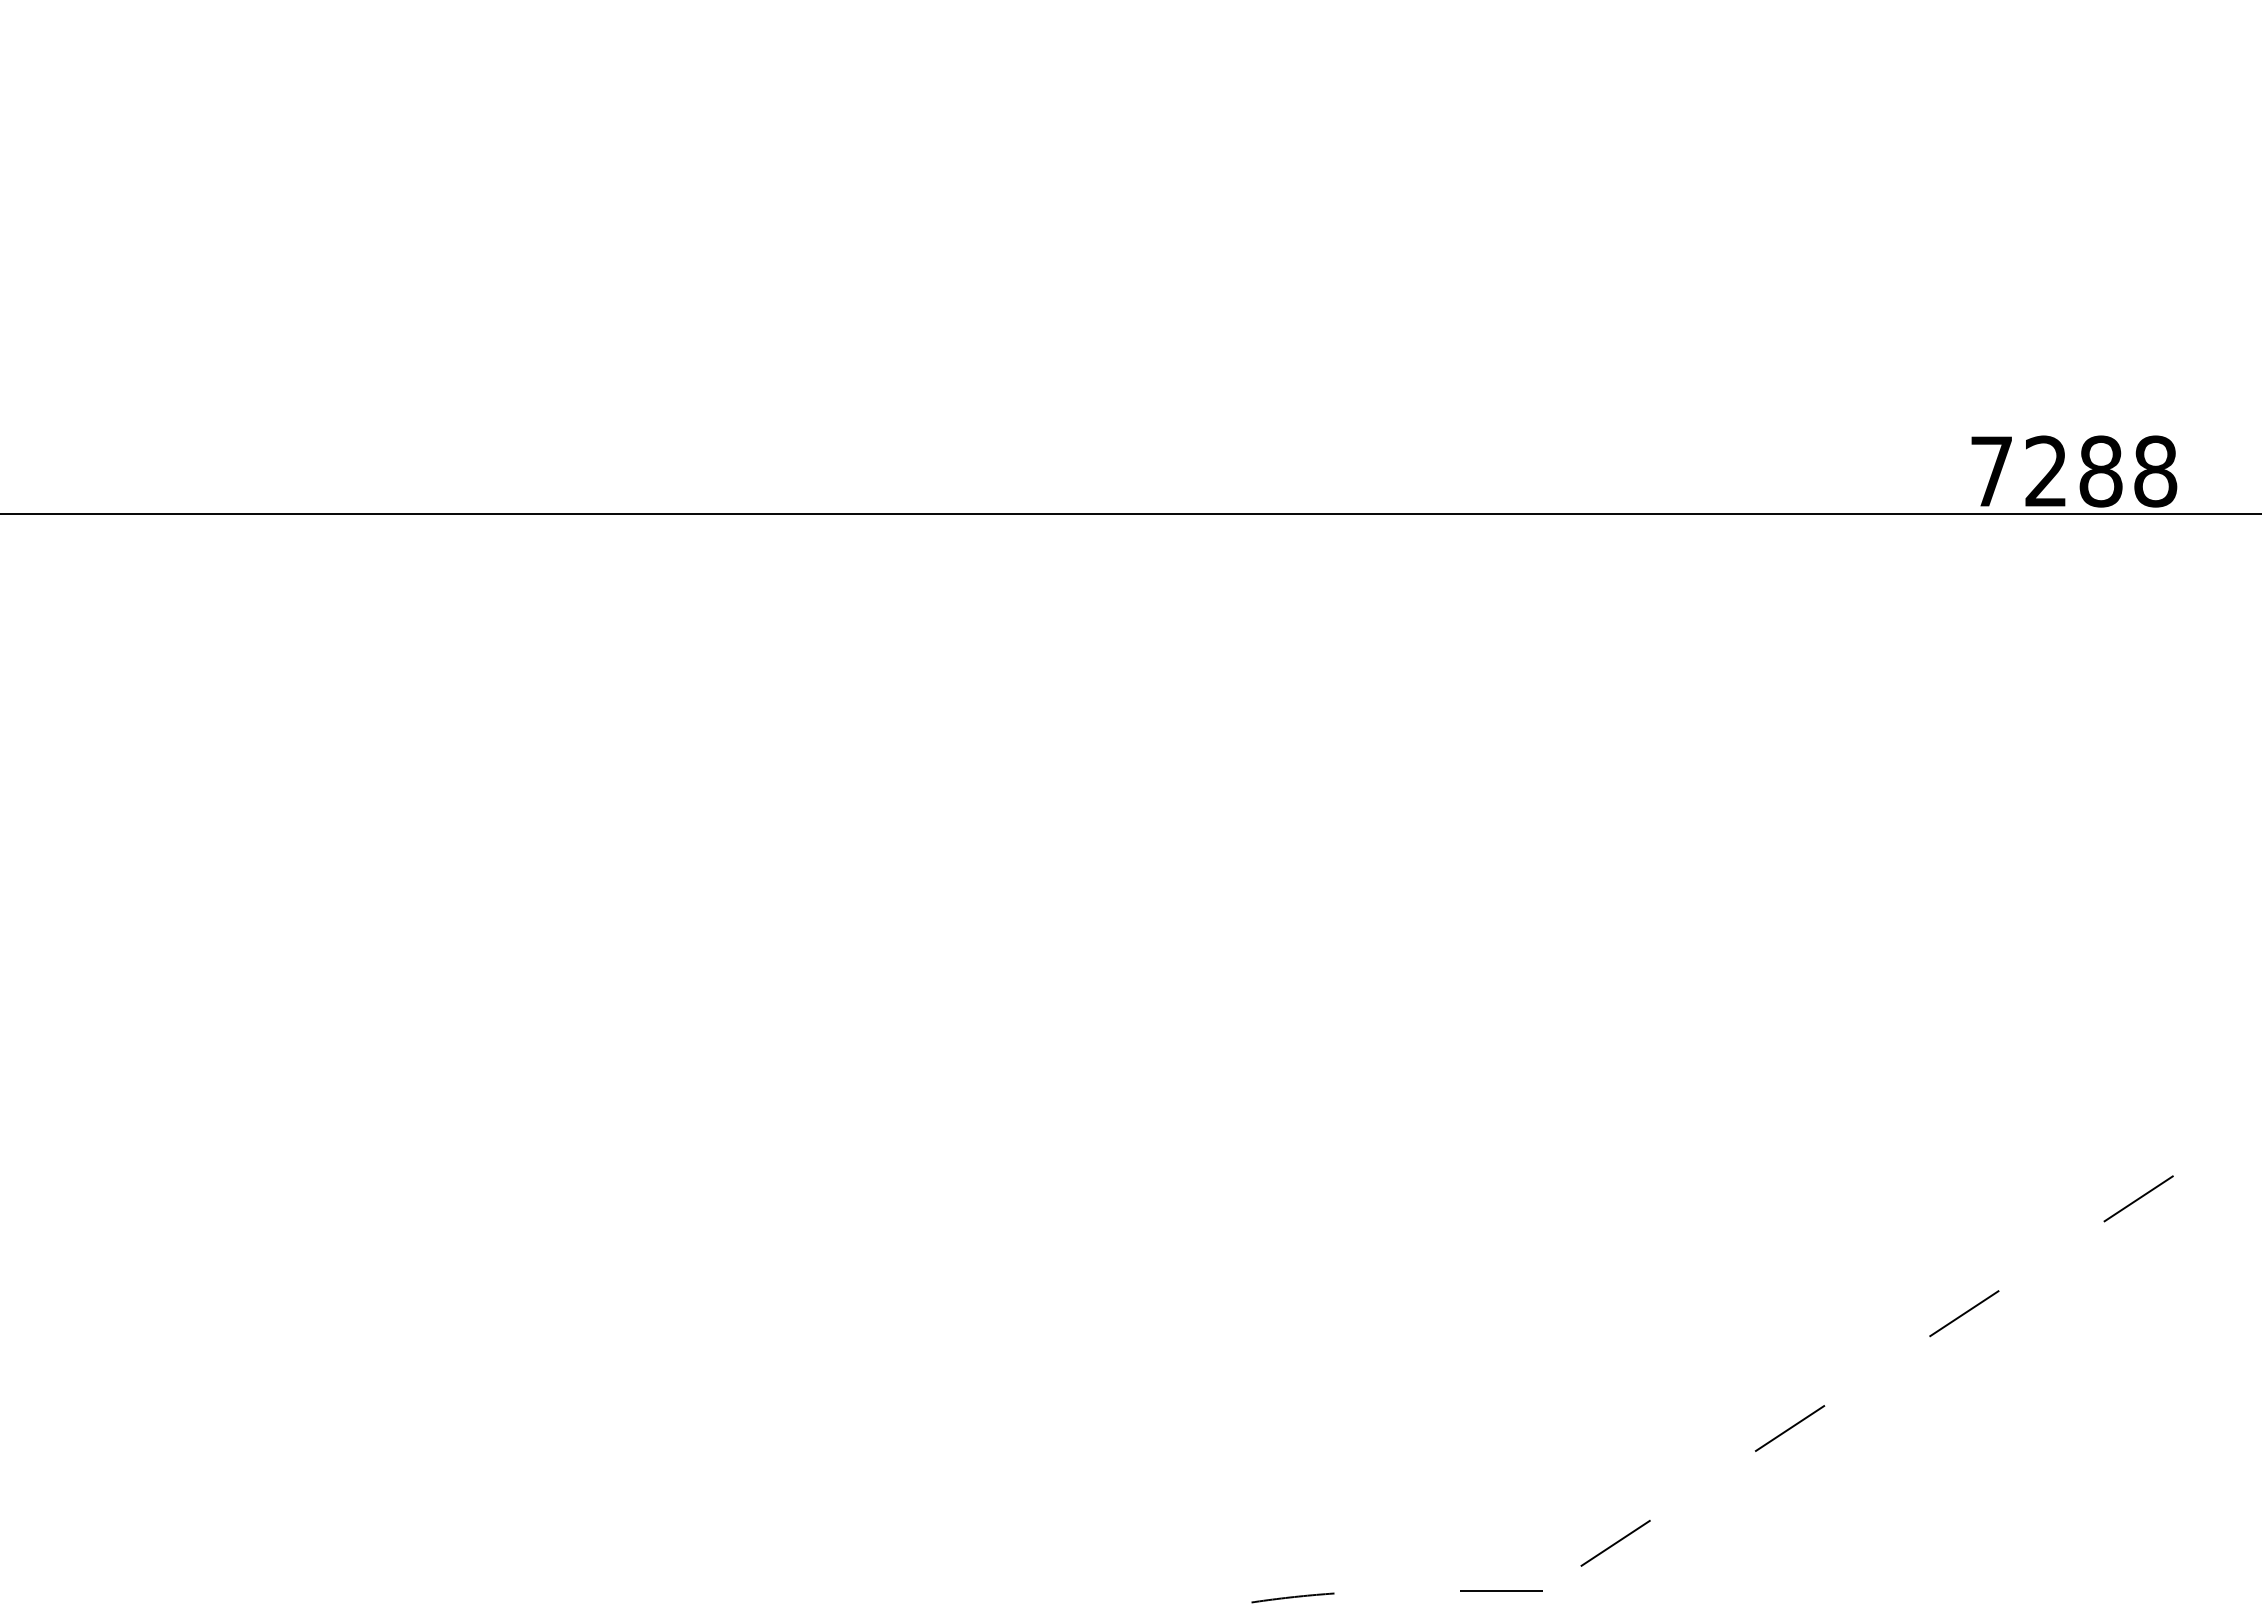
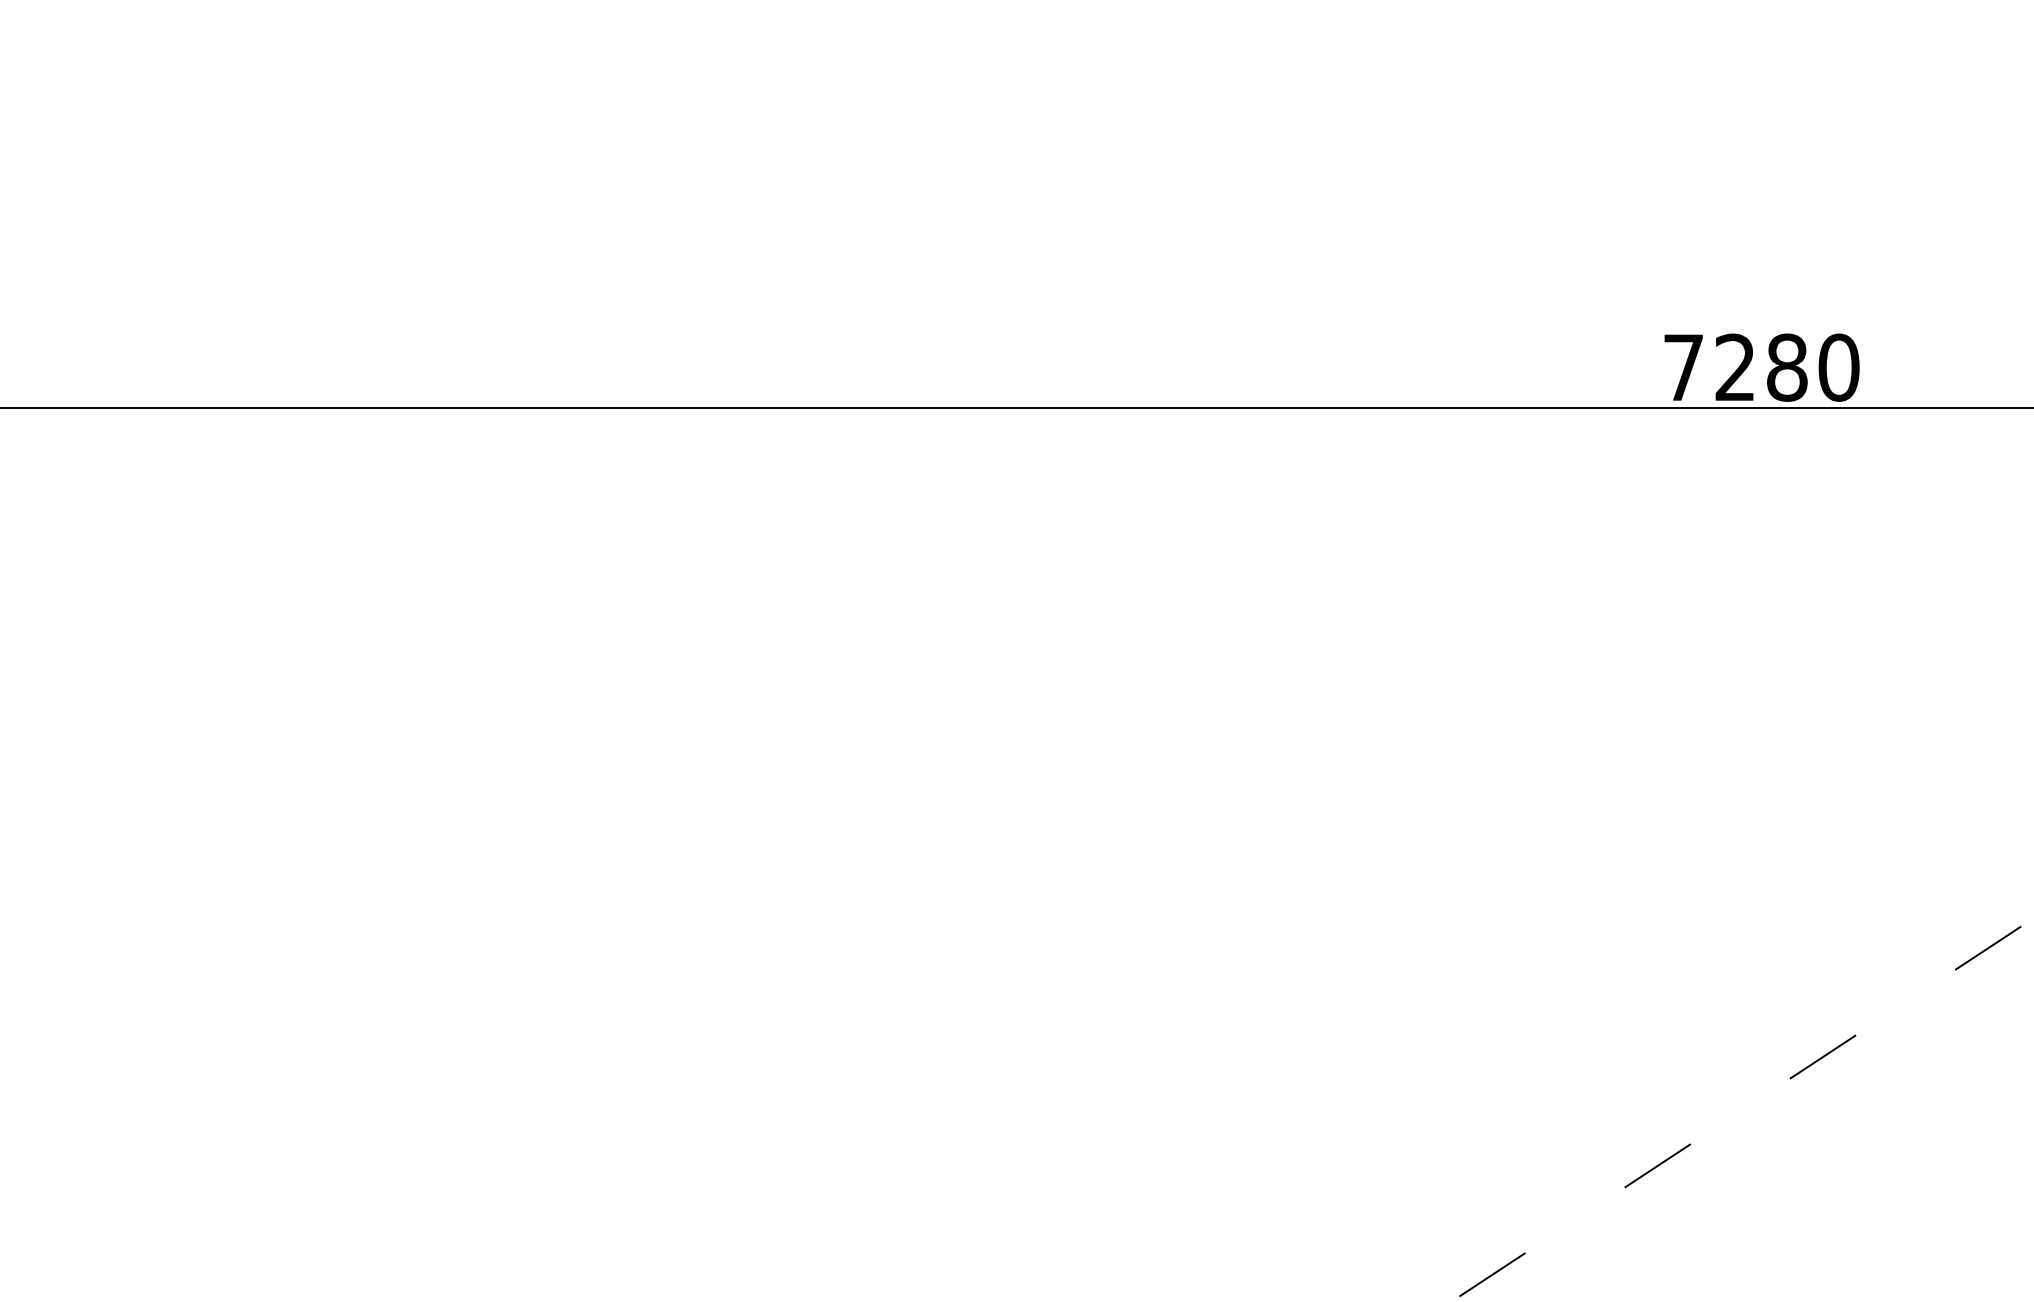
text: (2155, 471) -> (1838, 367), 7288 -> 7280

